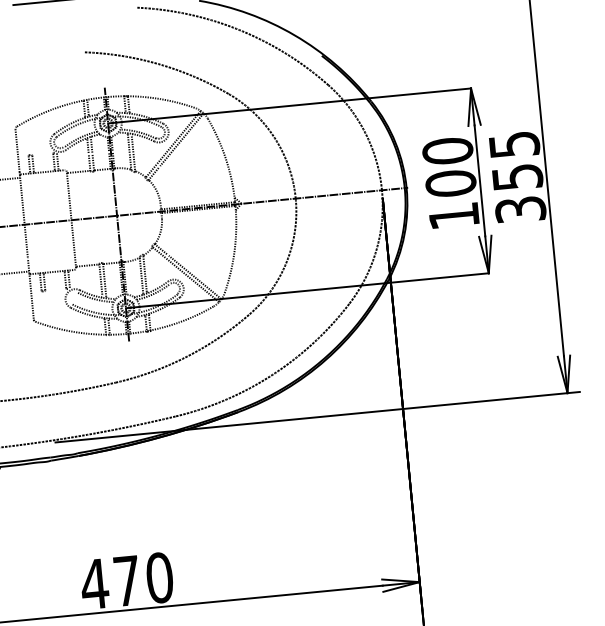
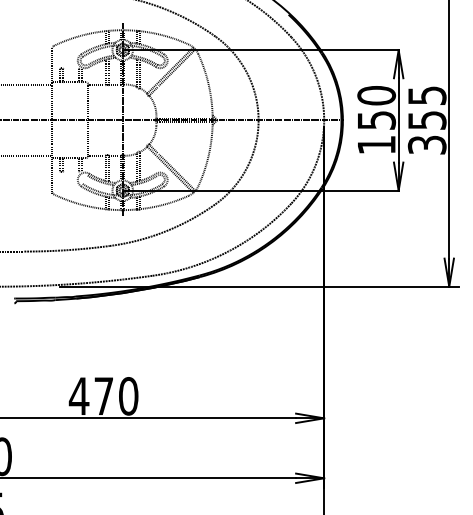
text: (450, 183) -> (376, 120), 100 -> 150

